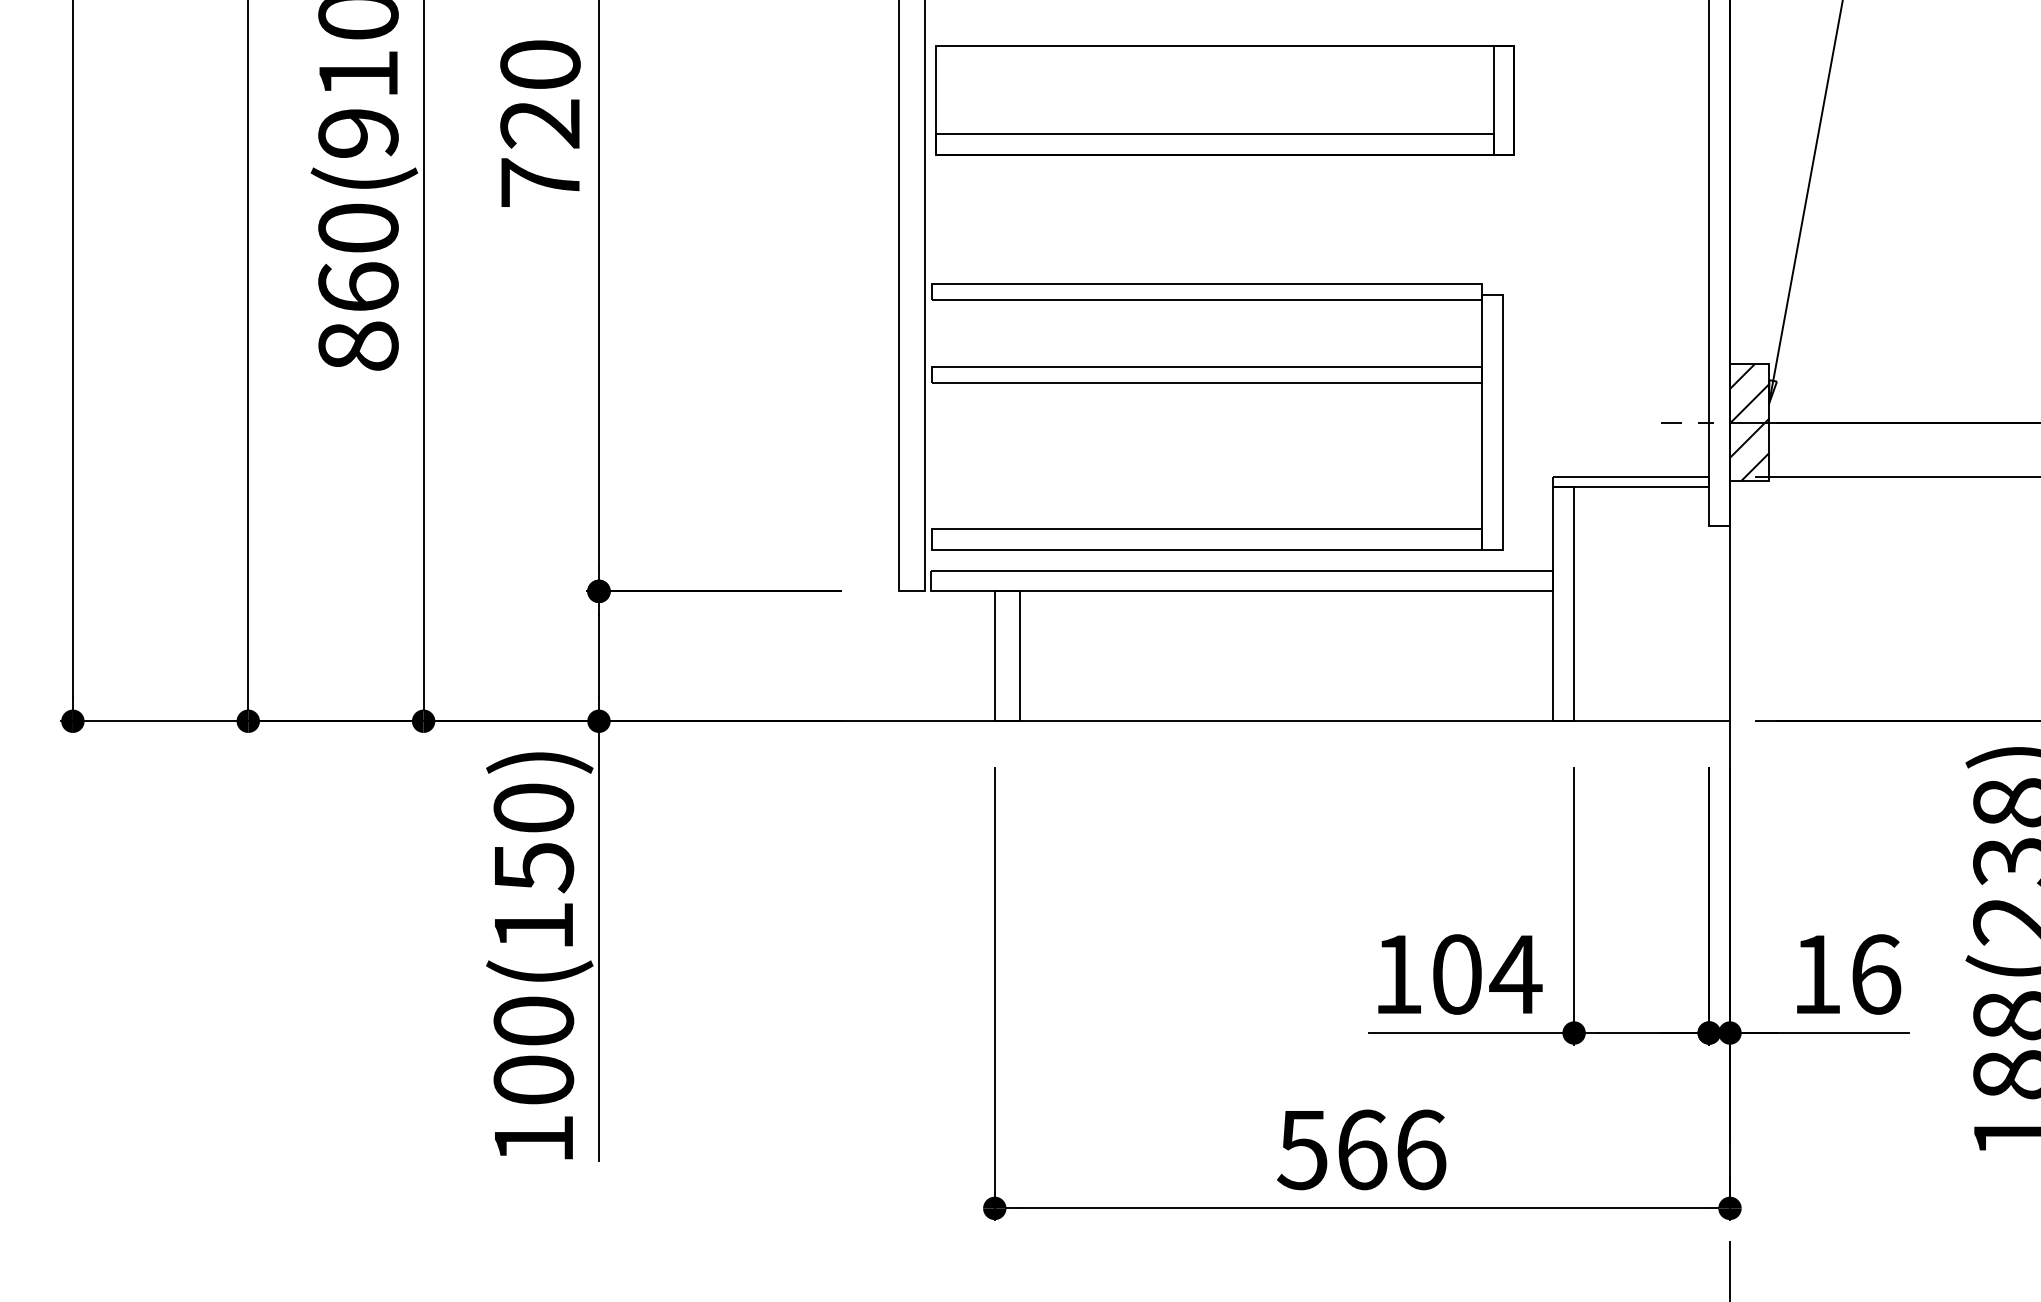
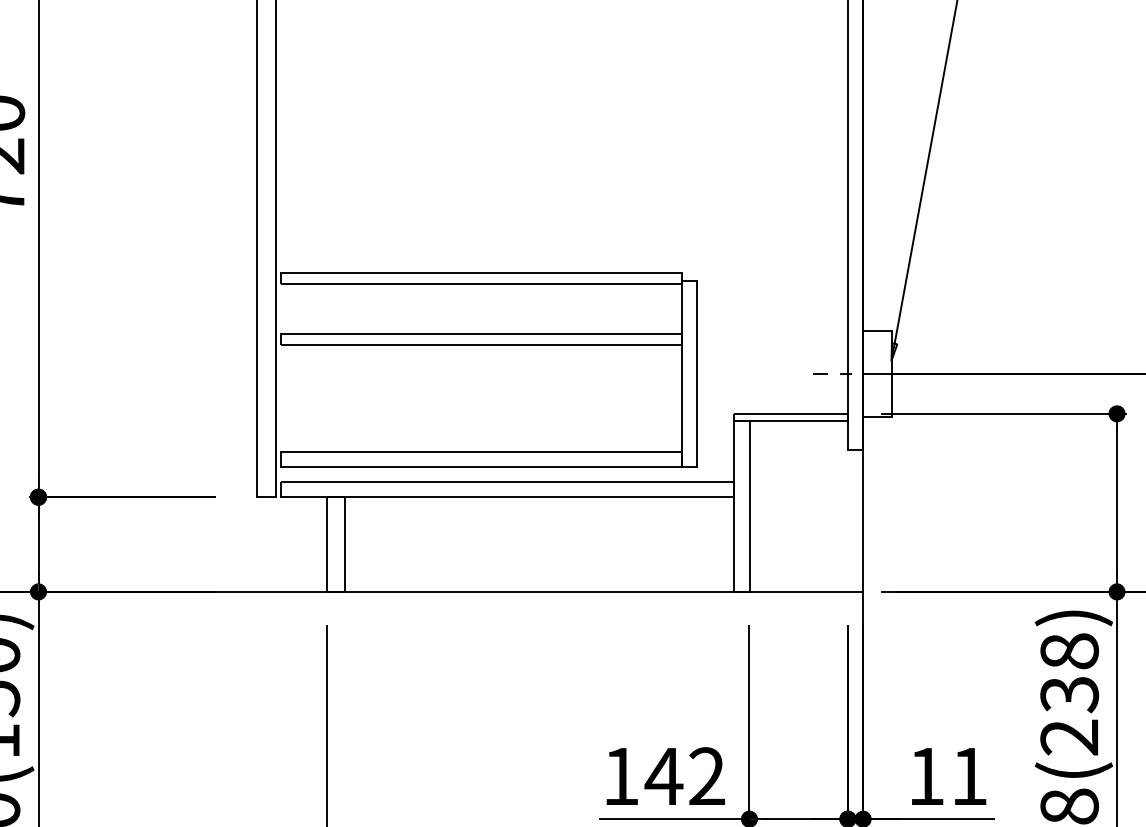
part: (1224, 100) -> (494, 139), removed
hatch: (1749, 422) -> (877, 374), removed
text: (1486, 974) -> (685, 776), 104 -> 142
text: (1876, 974) -> (969, 776), 16 -> 11

